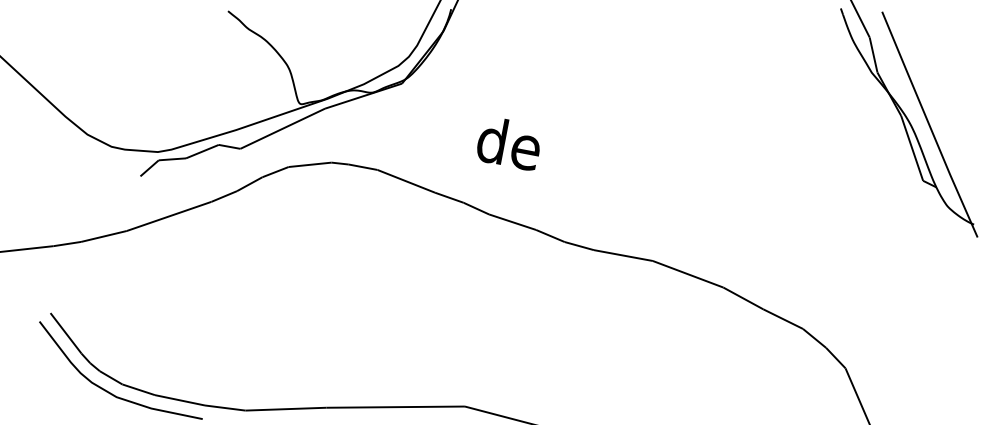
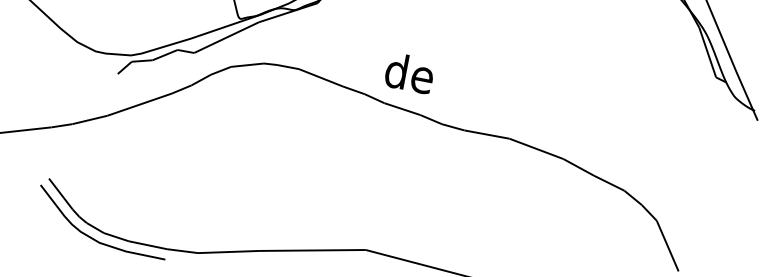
text: (508, 144) -> (409, 74), moved

